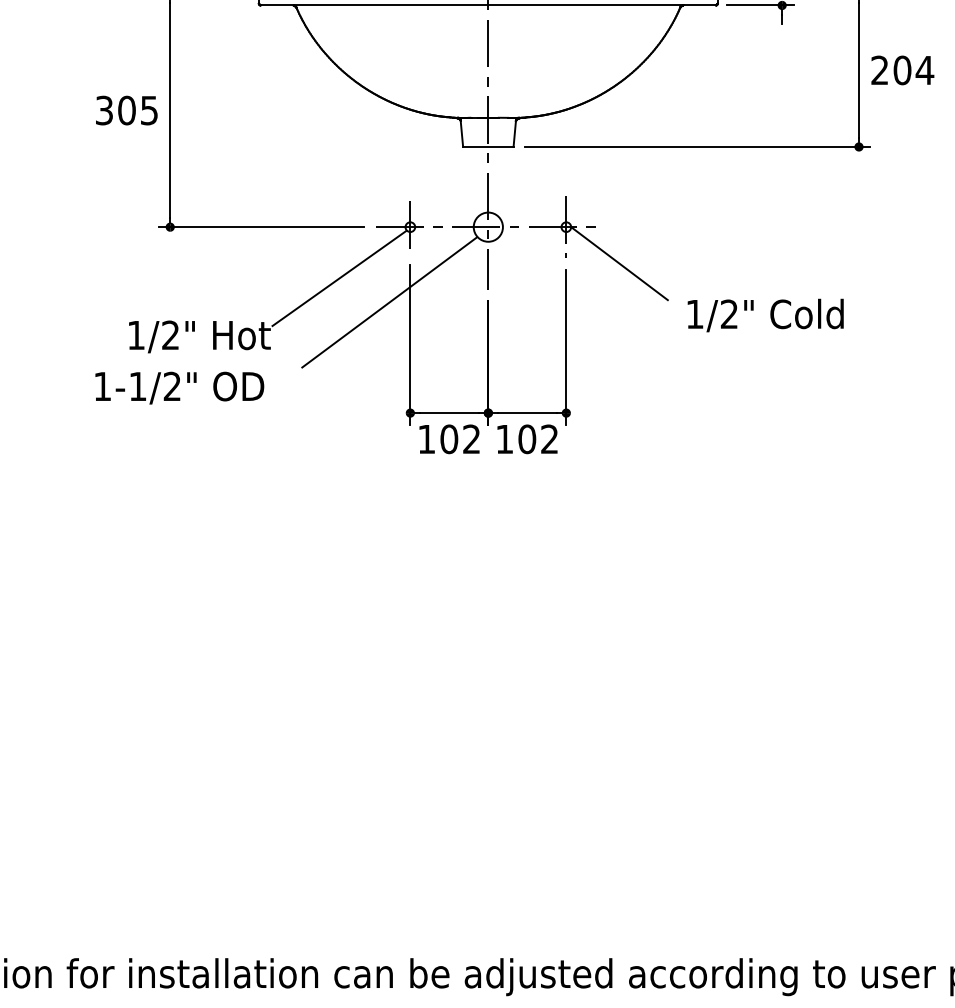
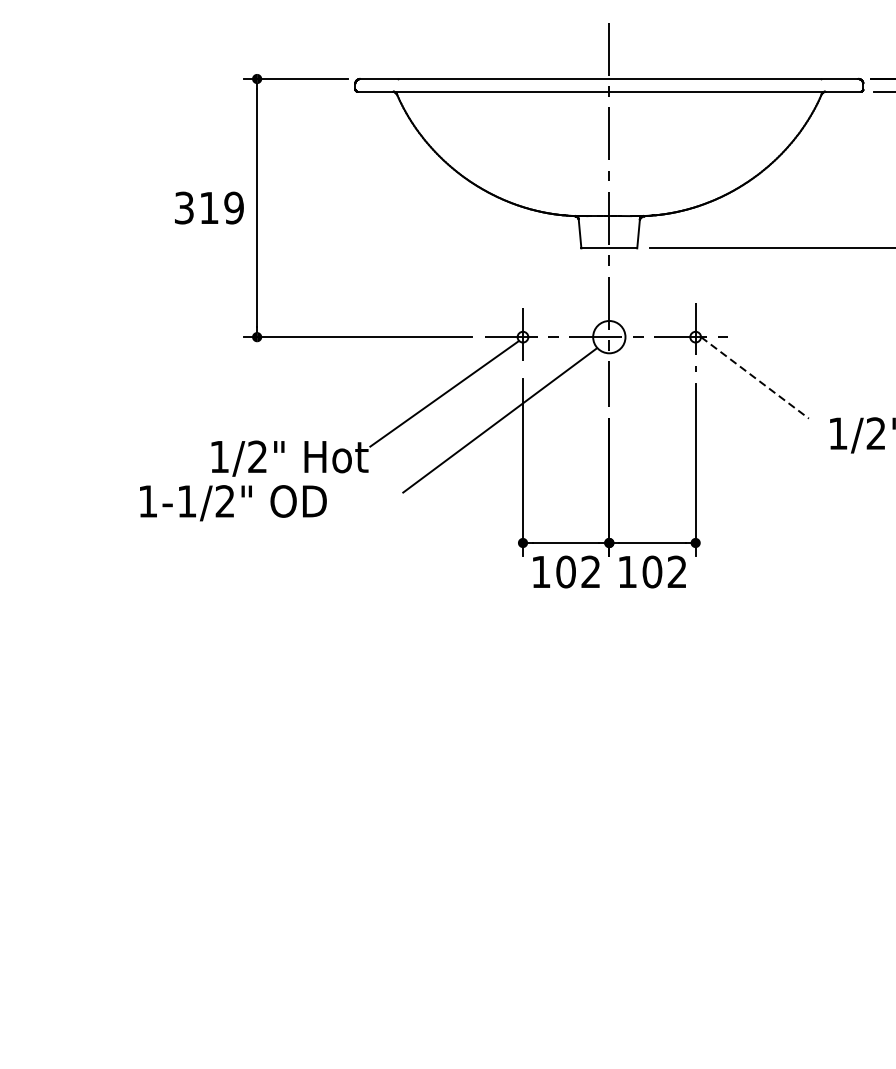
text: (138, 110) -> (222, 207), 305 -> 319
line: (620, 264) -> (755, 378), solid -> dashed
text: (179, 387) -> (233, 502), moved

